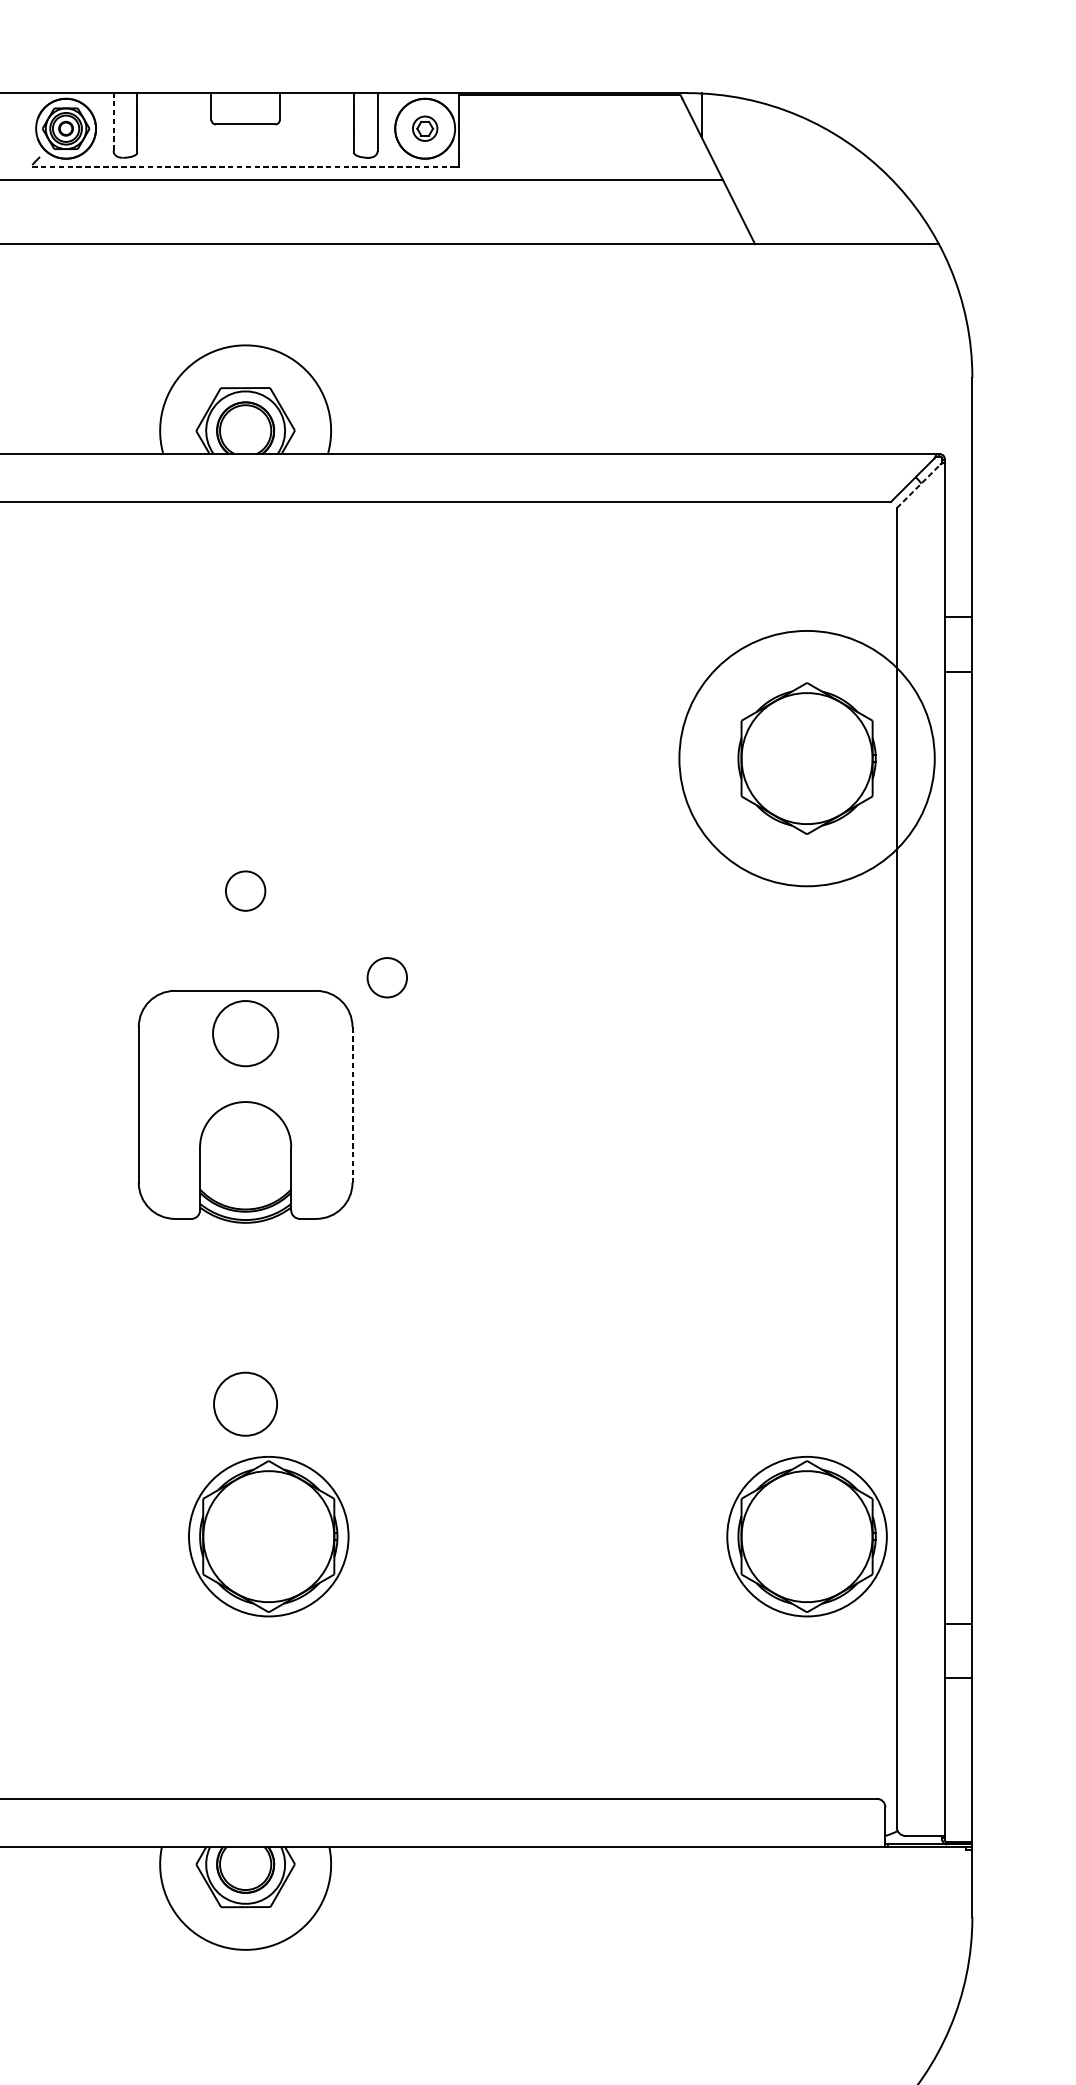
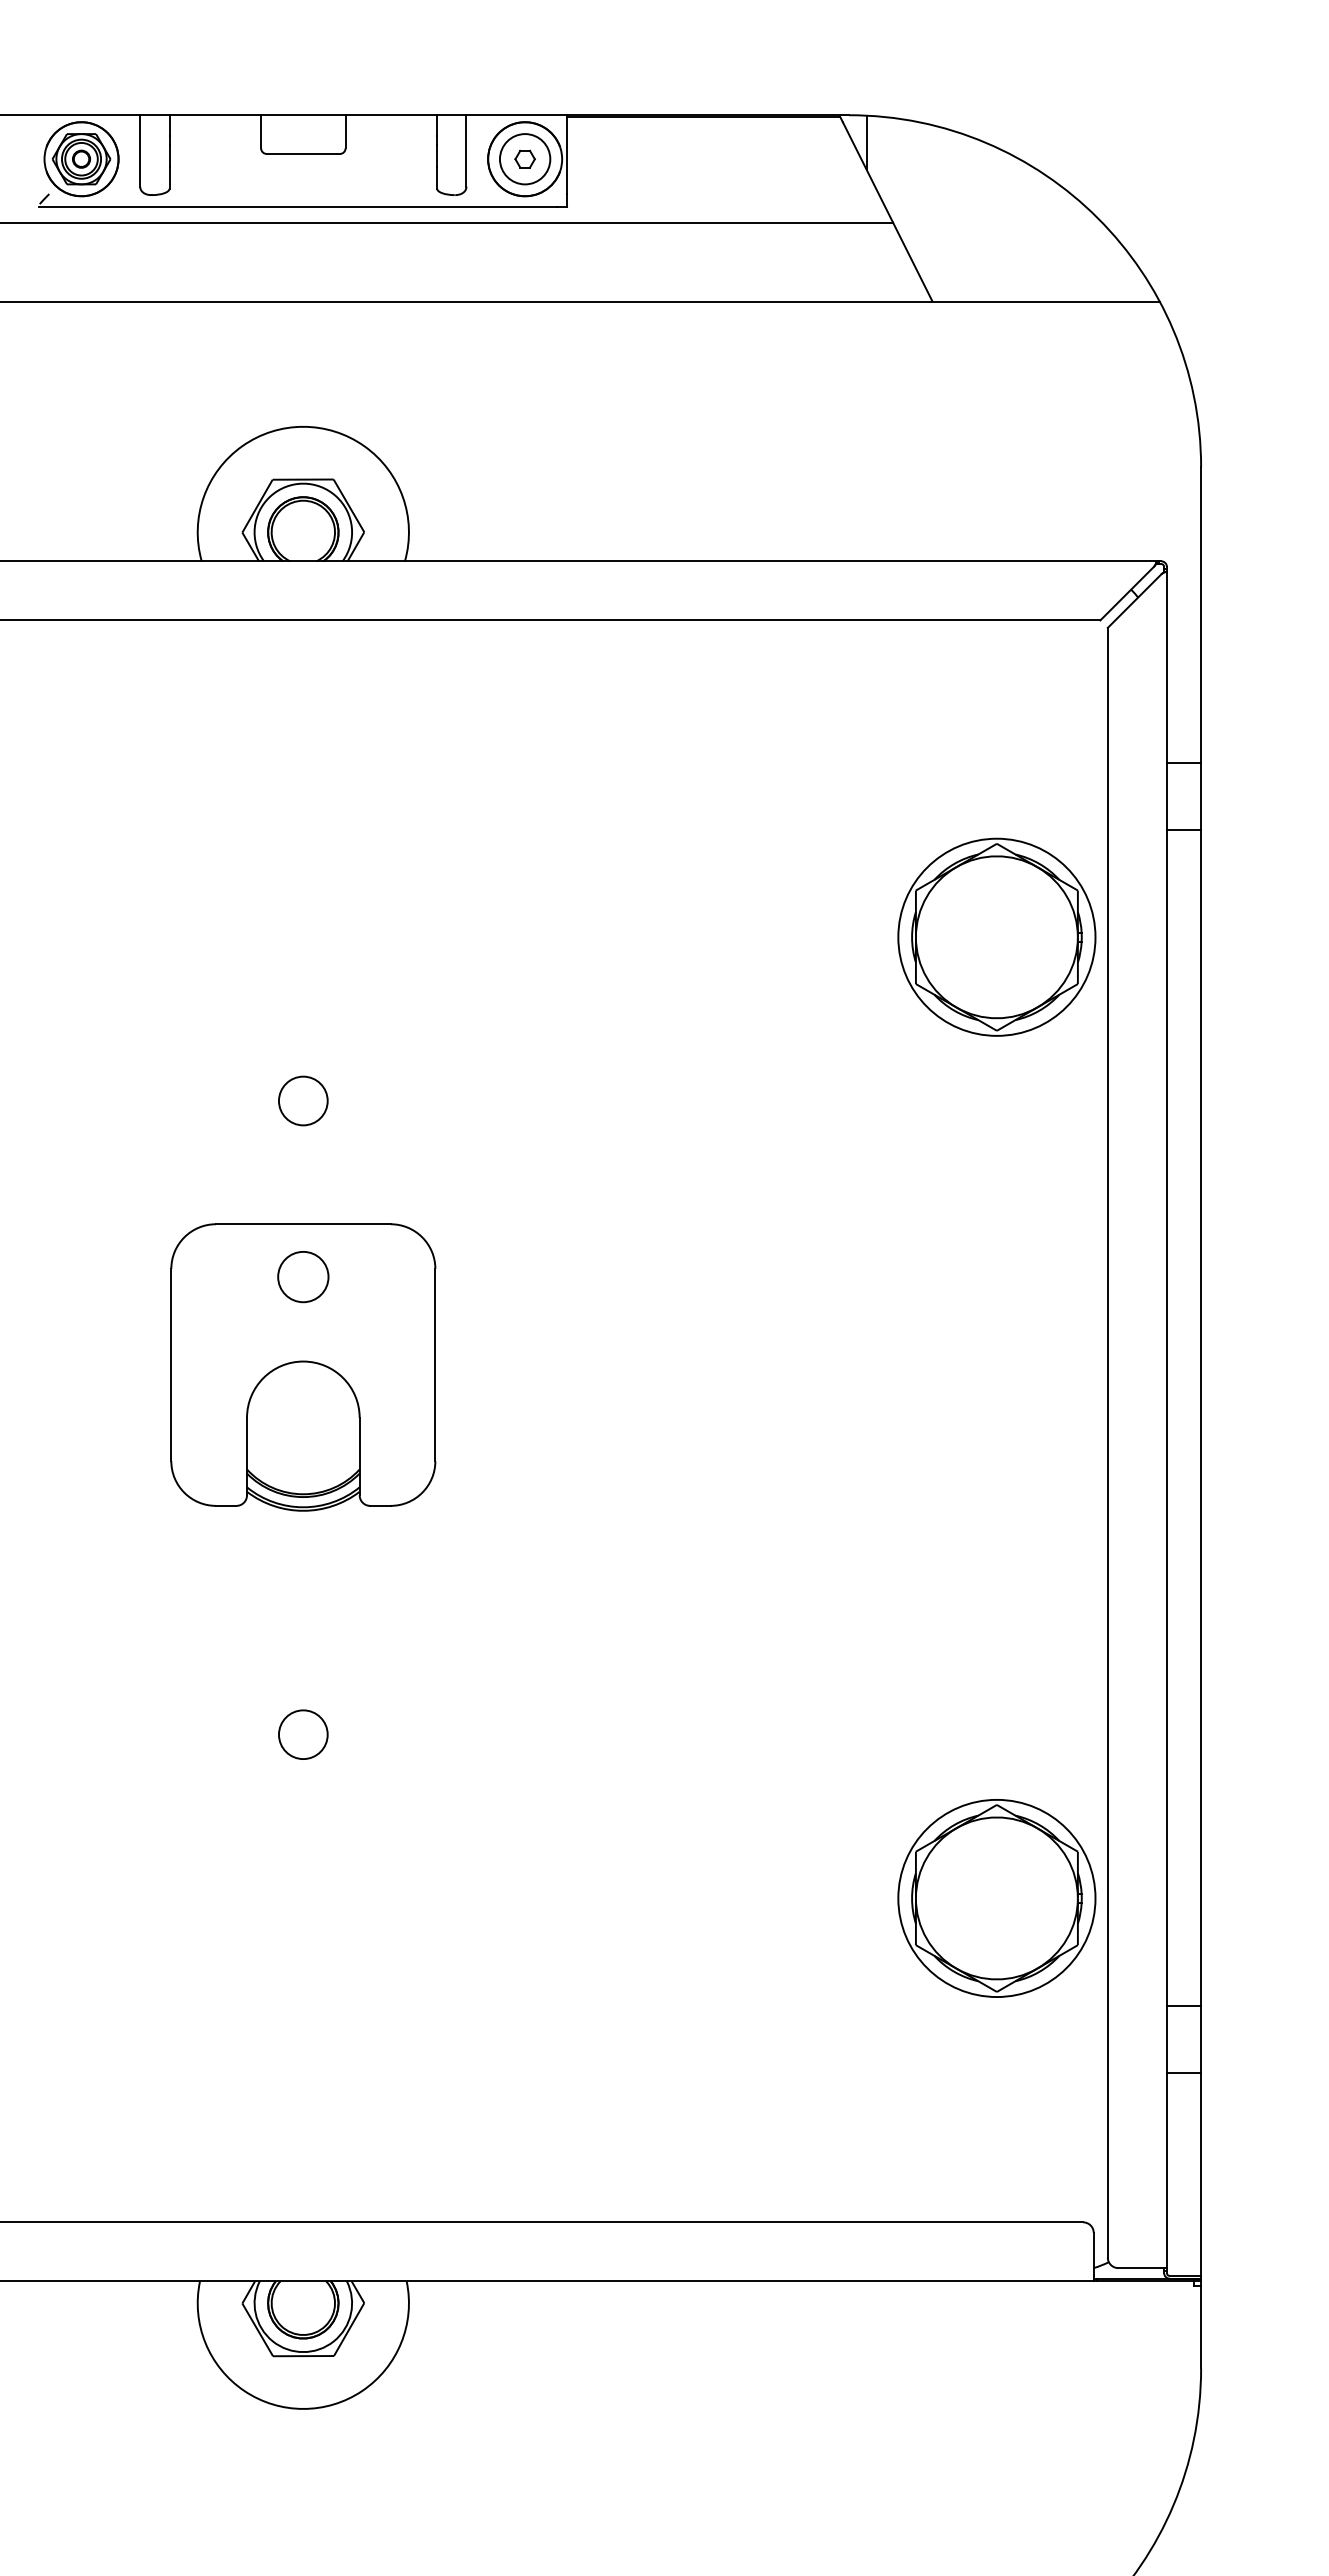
line: (113, 121) -> (140, 150), dashed -> solid
circle: (424, 128) -> (524, 159), size x1.67
line: (241, 167) -> (298, 206), dashed -> solid
line: (918, 486) -> (1134, 601), dashed -> solid
circle: (806, 757) -> (996, 936), size x0.62
circle: (387, 977) -> (478, 1207), removed
circle: (245, 1033) -> (303, 1276), size x0.62
line: (352, 1105) -> (435, 1365), dashed -> solid
circle: (245, 1403) -> (303, 1734), size x0.62
part: (268, 1536) -> (331, 1898), removed

